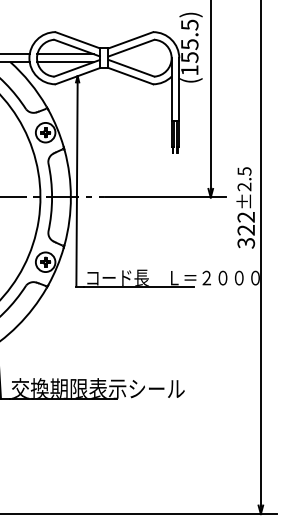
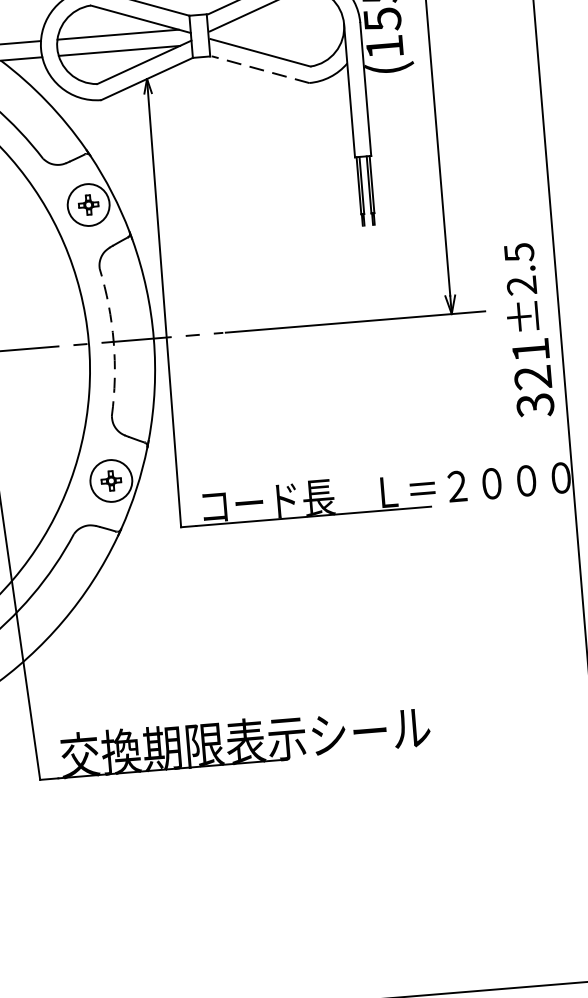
line: (131, 76) -> (261, 70), solid -> dashed
arc: (52, 197) -> (114, 341), solid -> dashed
text: (245, 217) -> (529, 350), 322 -> 321

